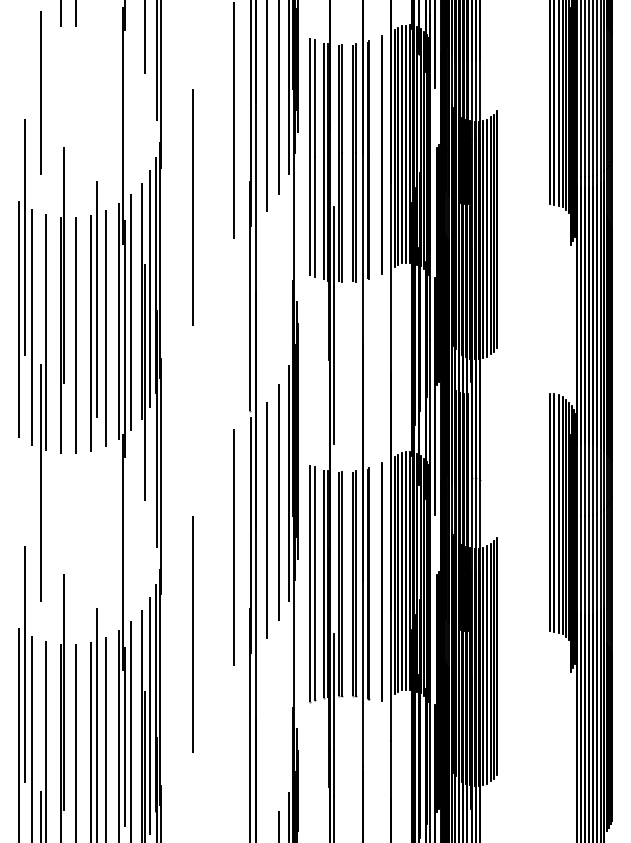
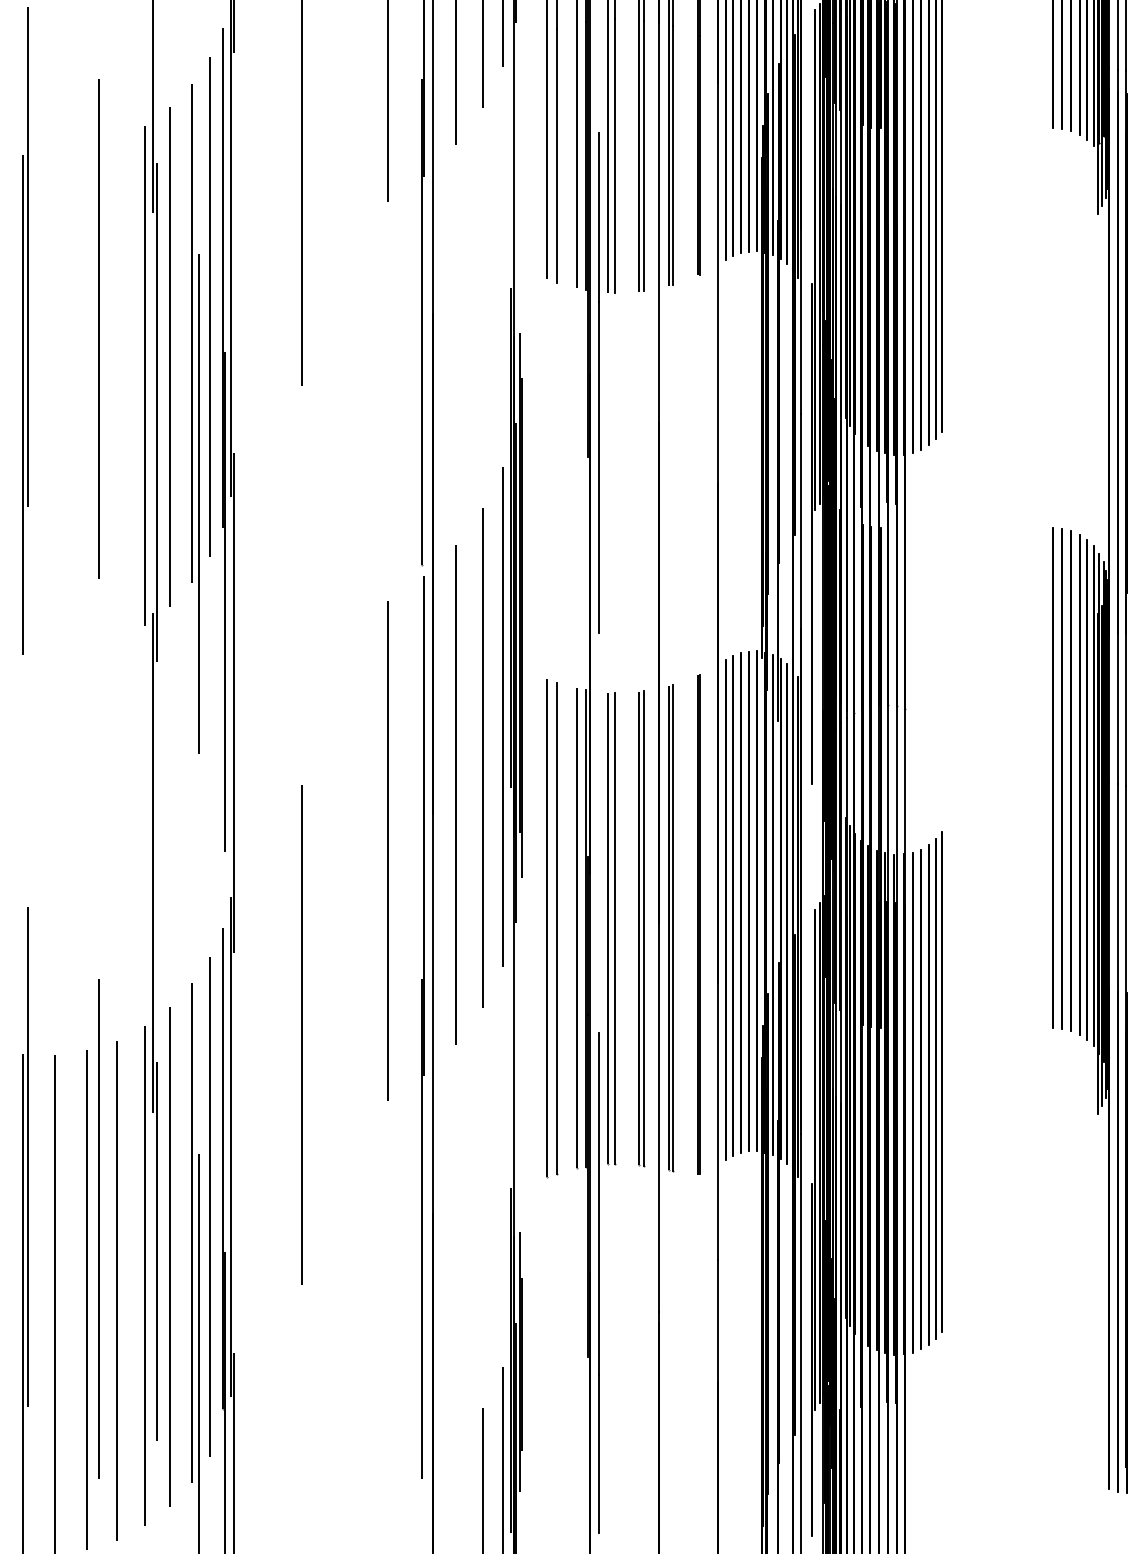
line: (105, 328) -> (116, 390), removed
line: (91, 333) -> (86, 400), removed
line: (76, 335) -> (55, 404), removed

